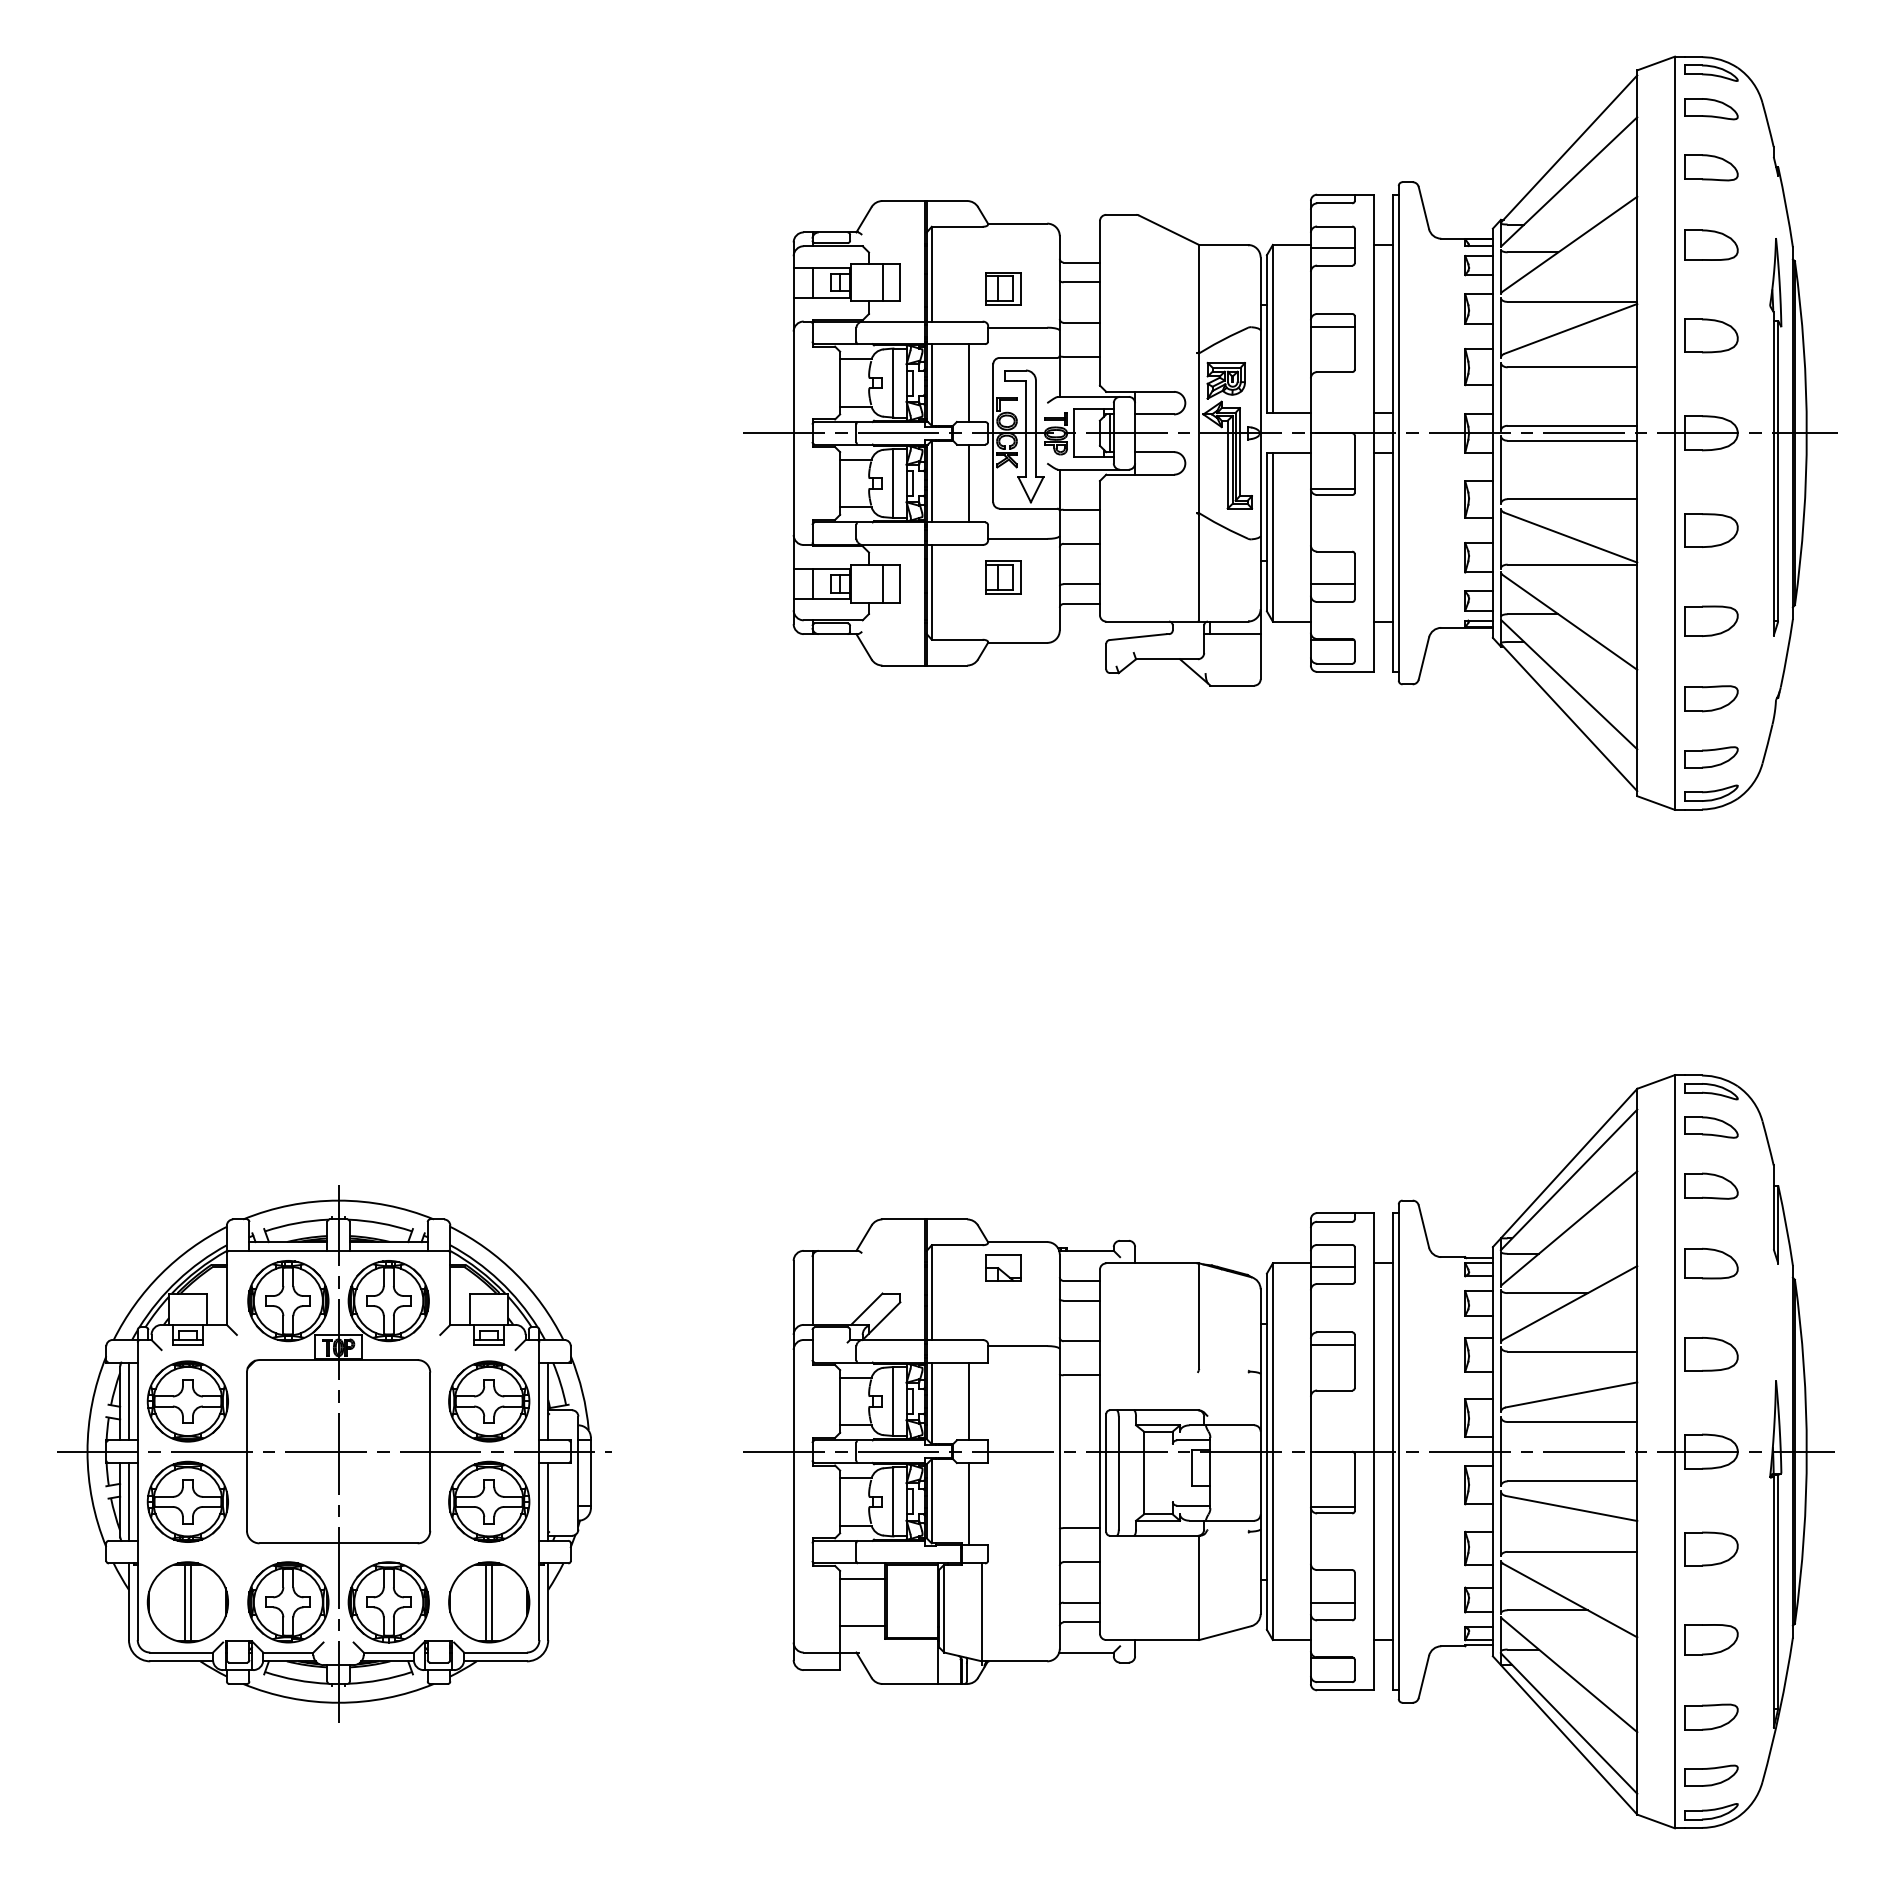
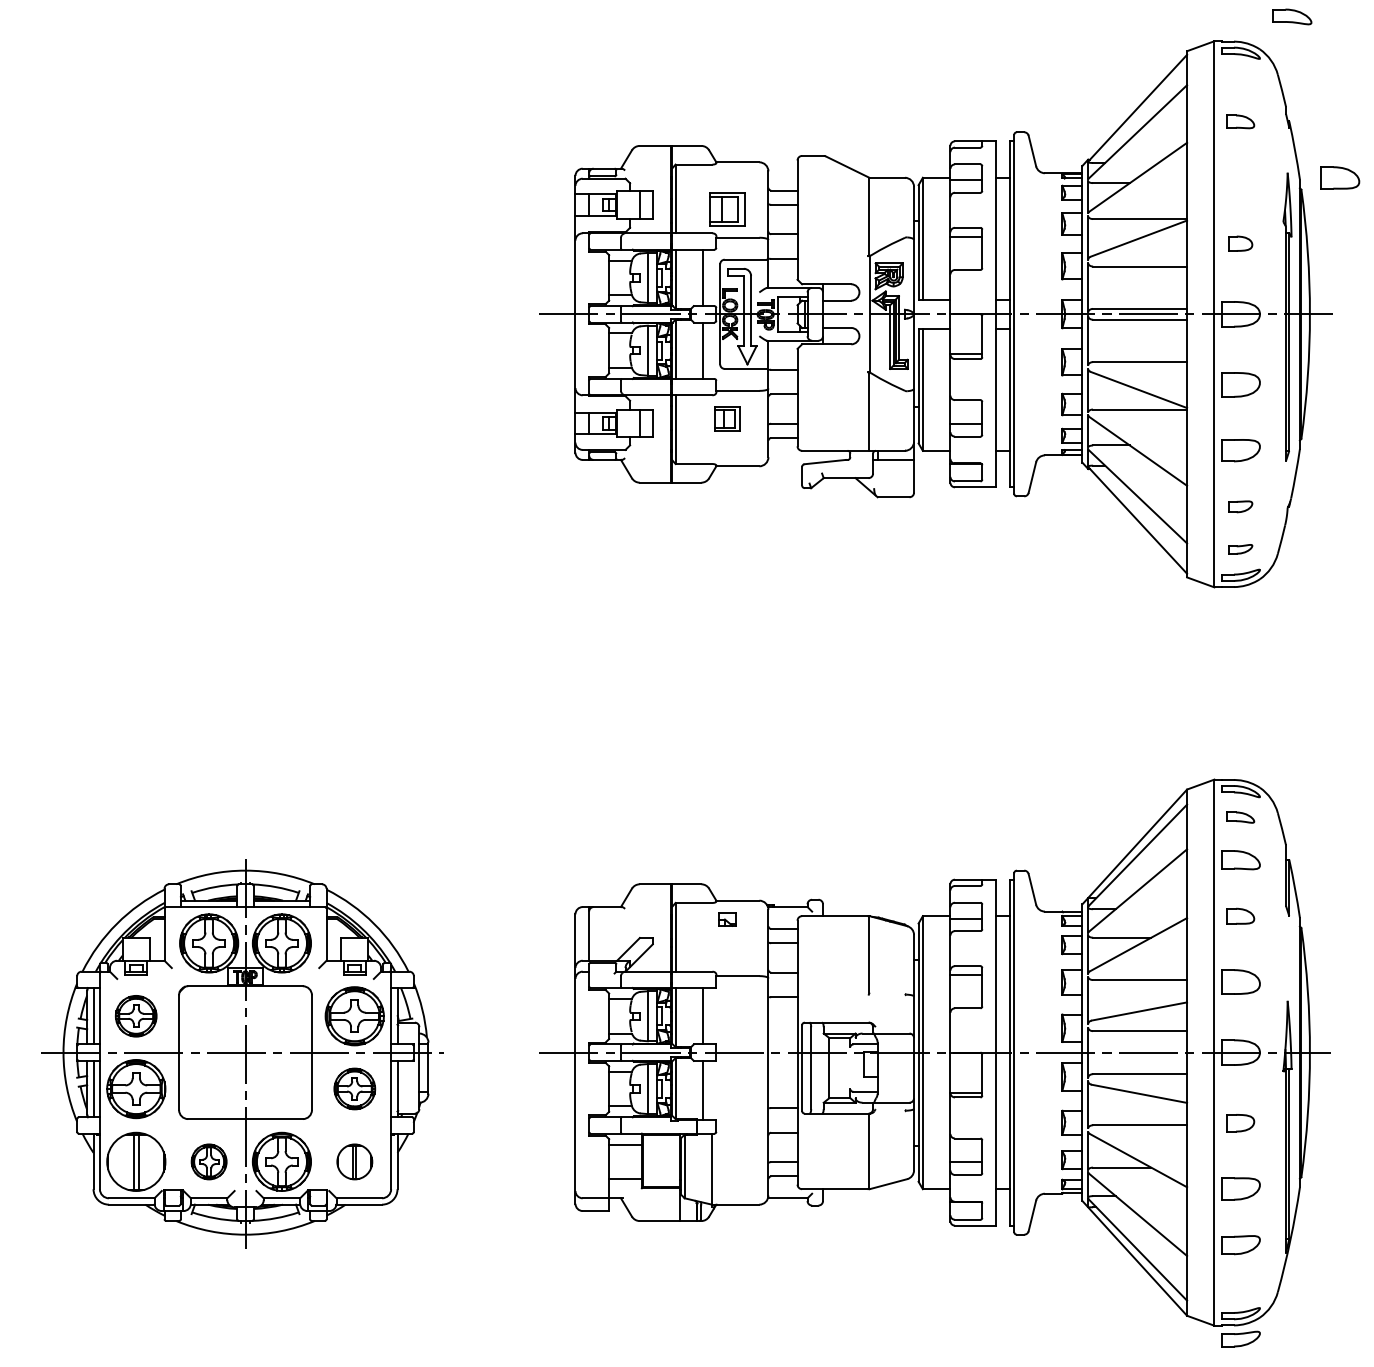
part: (1711, 109) -> (1292, 17), moved
part: (1711, 167) -> (1240, 121), size x0.7
part: (1711, 244) -> (1340, 177), moved
part: (1003, 288) -> (727, 209), size x1.4
part: (1711, 335) -> (1240, 243), size x0.6
part: (1711, 698) -> (1240, 506), size x0.6
part: (1711, 757) -> (1240, 549), size x0.6
part: (1711, 1127) -> (1240, 817), size x0.7
part: (1711, 1263) -> (1240, 916), size x0.7
part: (1003, 1267) -> (727, 919), size x0.7
part: (187, 1401) -> (136, 1016), size x0.7
part: (489, 1501) -> (354, 1088), size x0.7
part: (1711, 1548) -> (1240, 1122), size x0.7
part: (288, 1602) -> (209, 1162), size x0.6
part: (489, 1602) -> (354, 1162), size x0.6
part: (1711, 1775) -> (1240, 1338), moved

